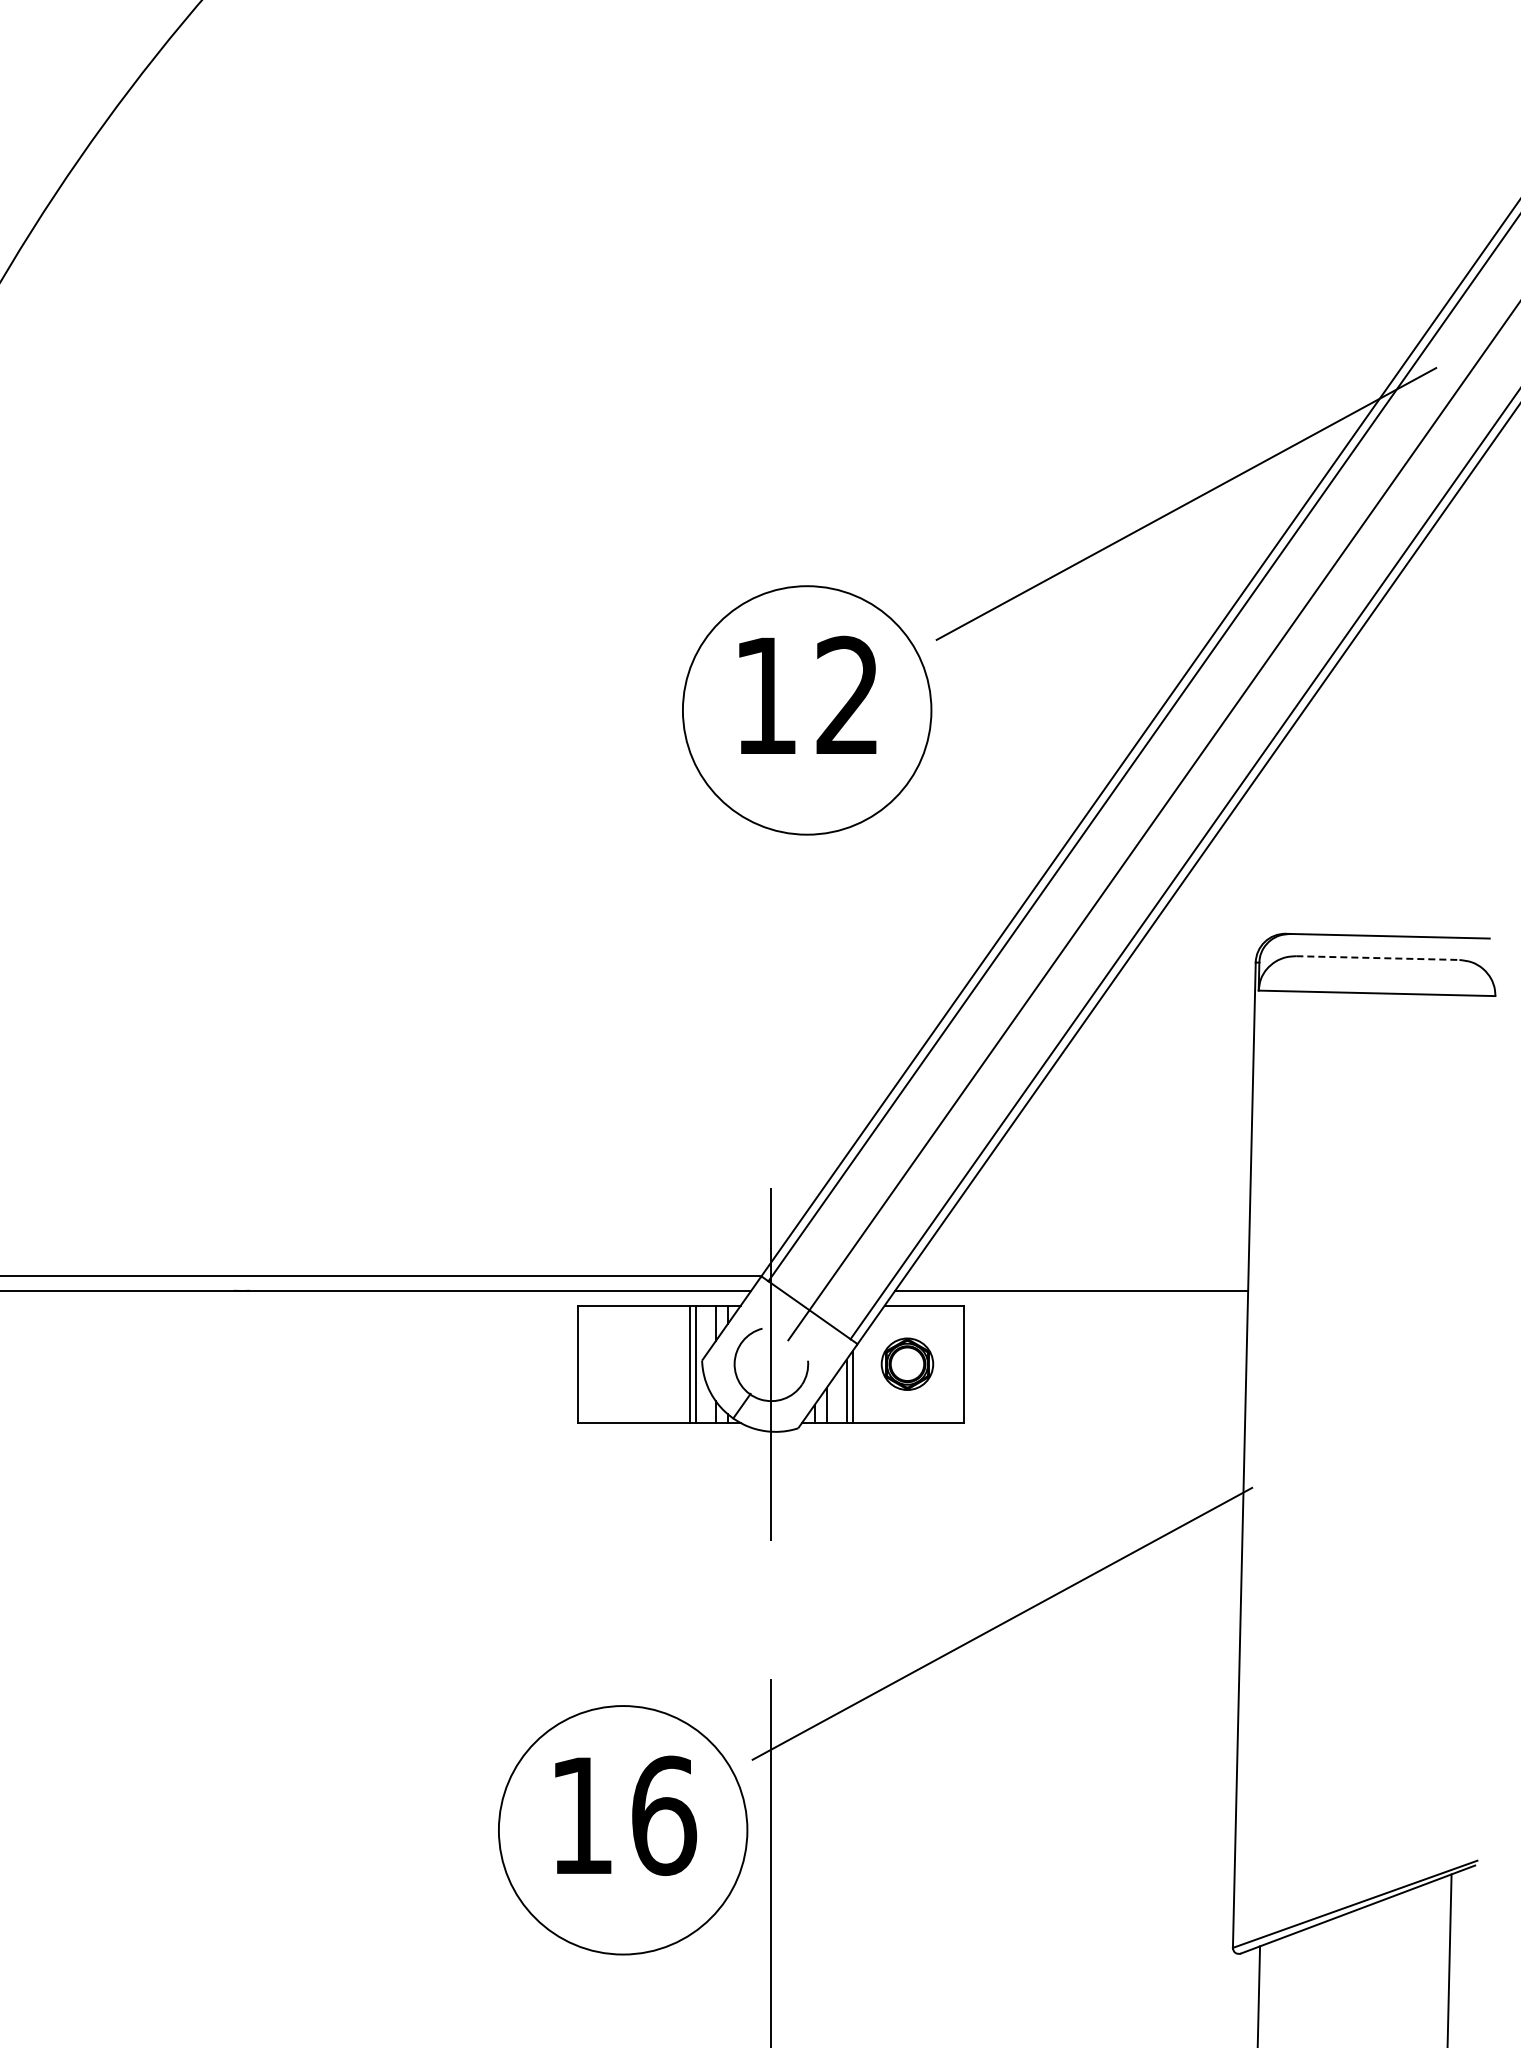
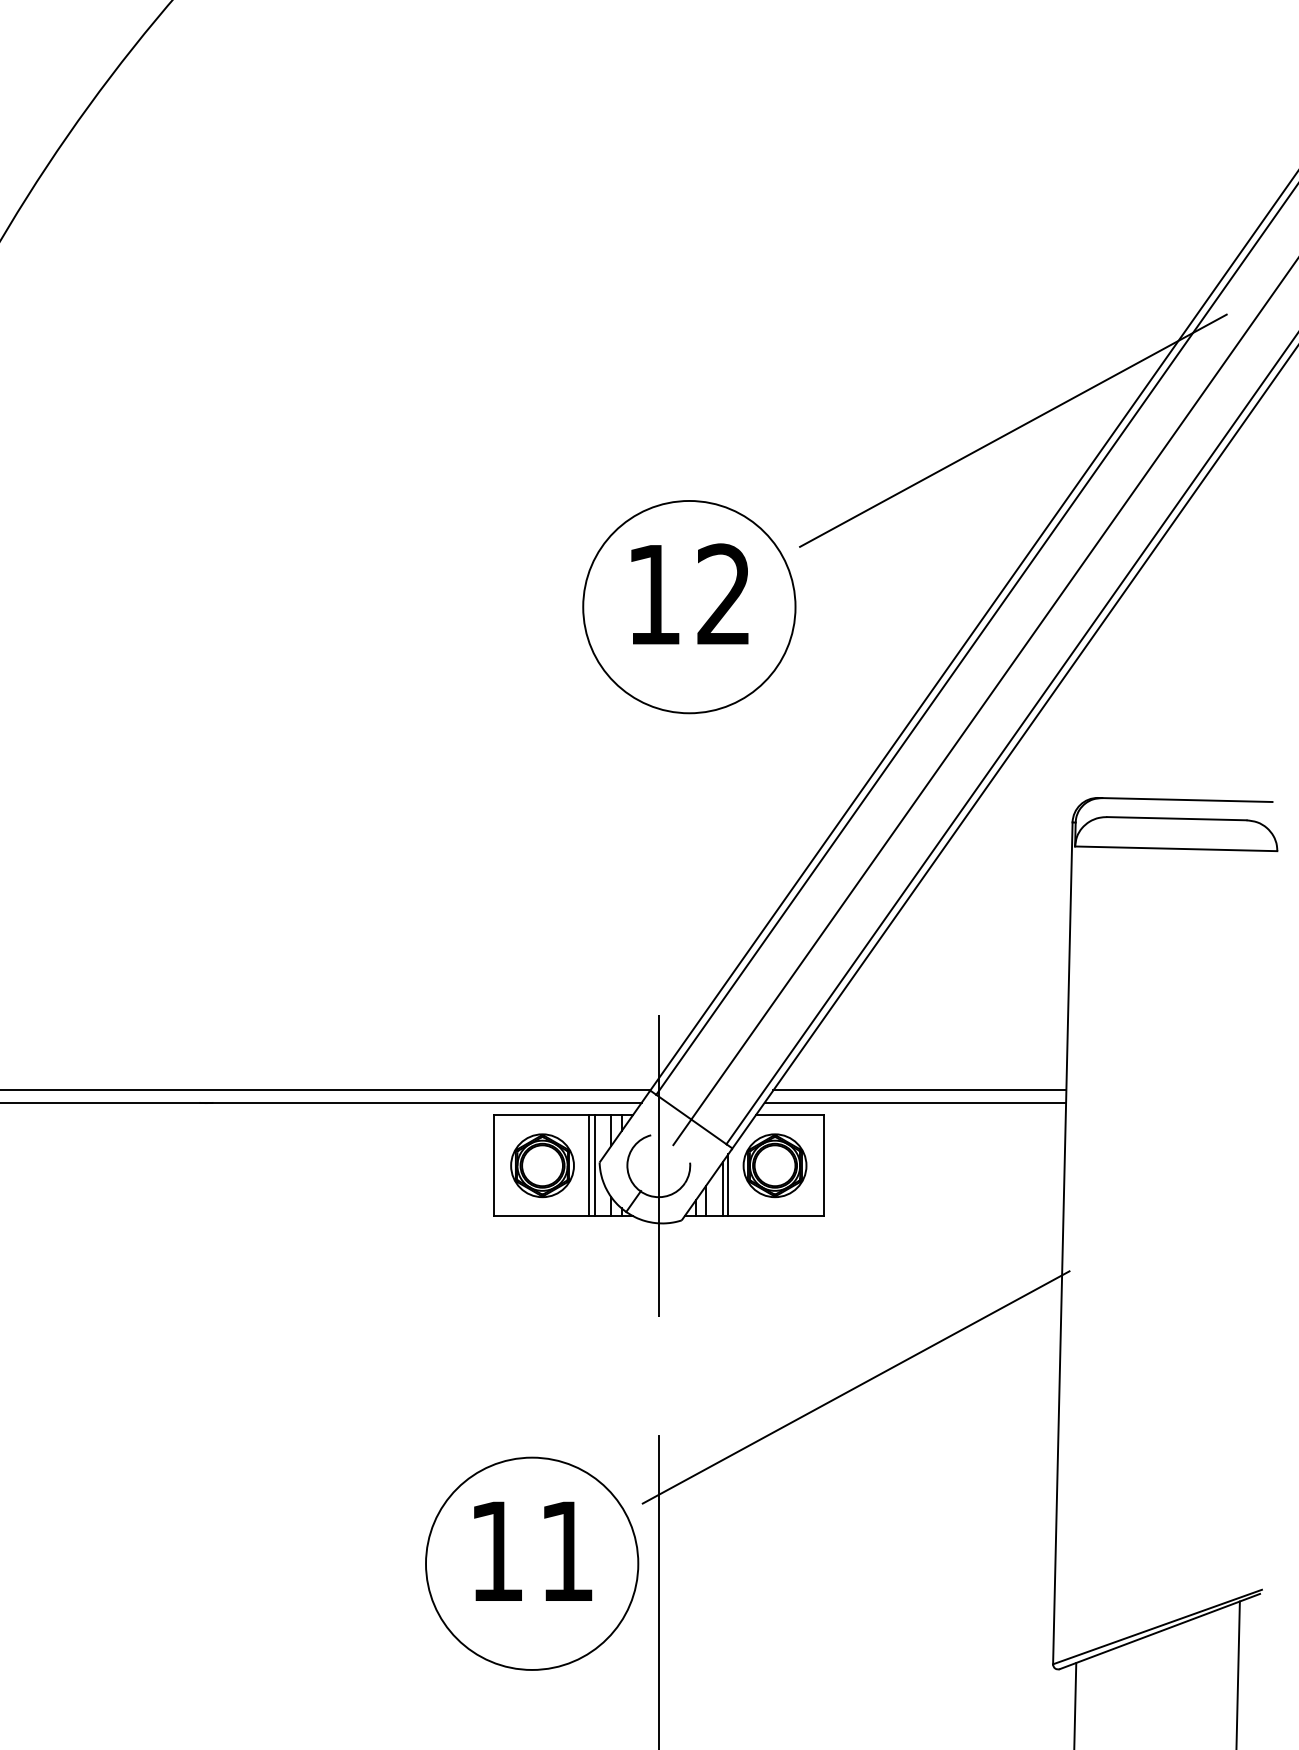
line: (1377, 958) -> (1176, 819), dashed -> solid
line: (1076, 1276) -> (919, 1090), added
part: (634, 1363) -> (541, 1165), added
part: (907, 1363) -> (775, 1165), size x1.43
text: (664, 1815) -> (567, 1551), 16 -> 11

